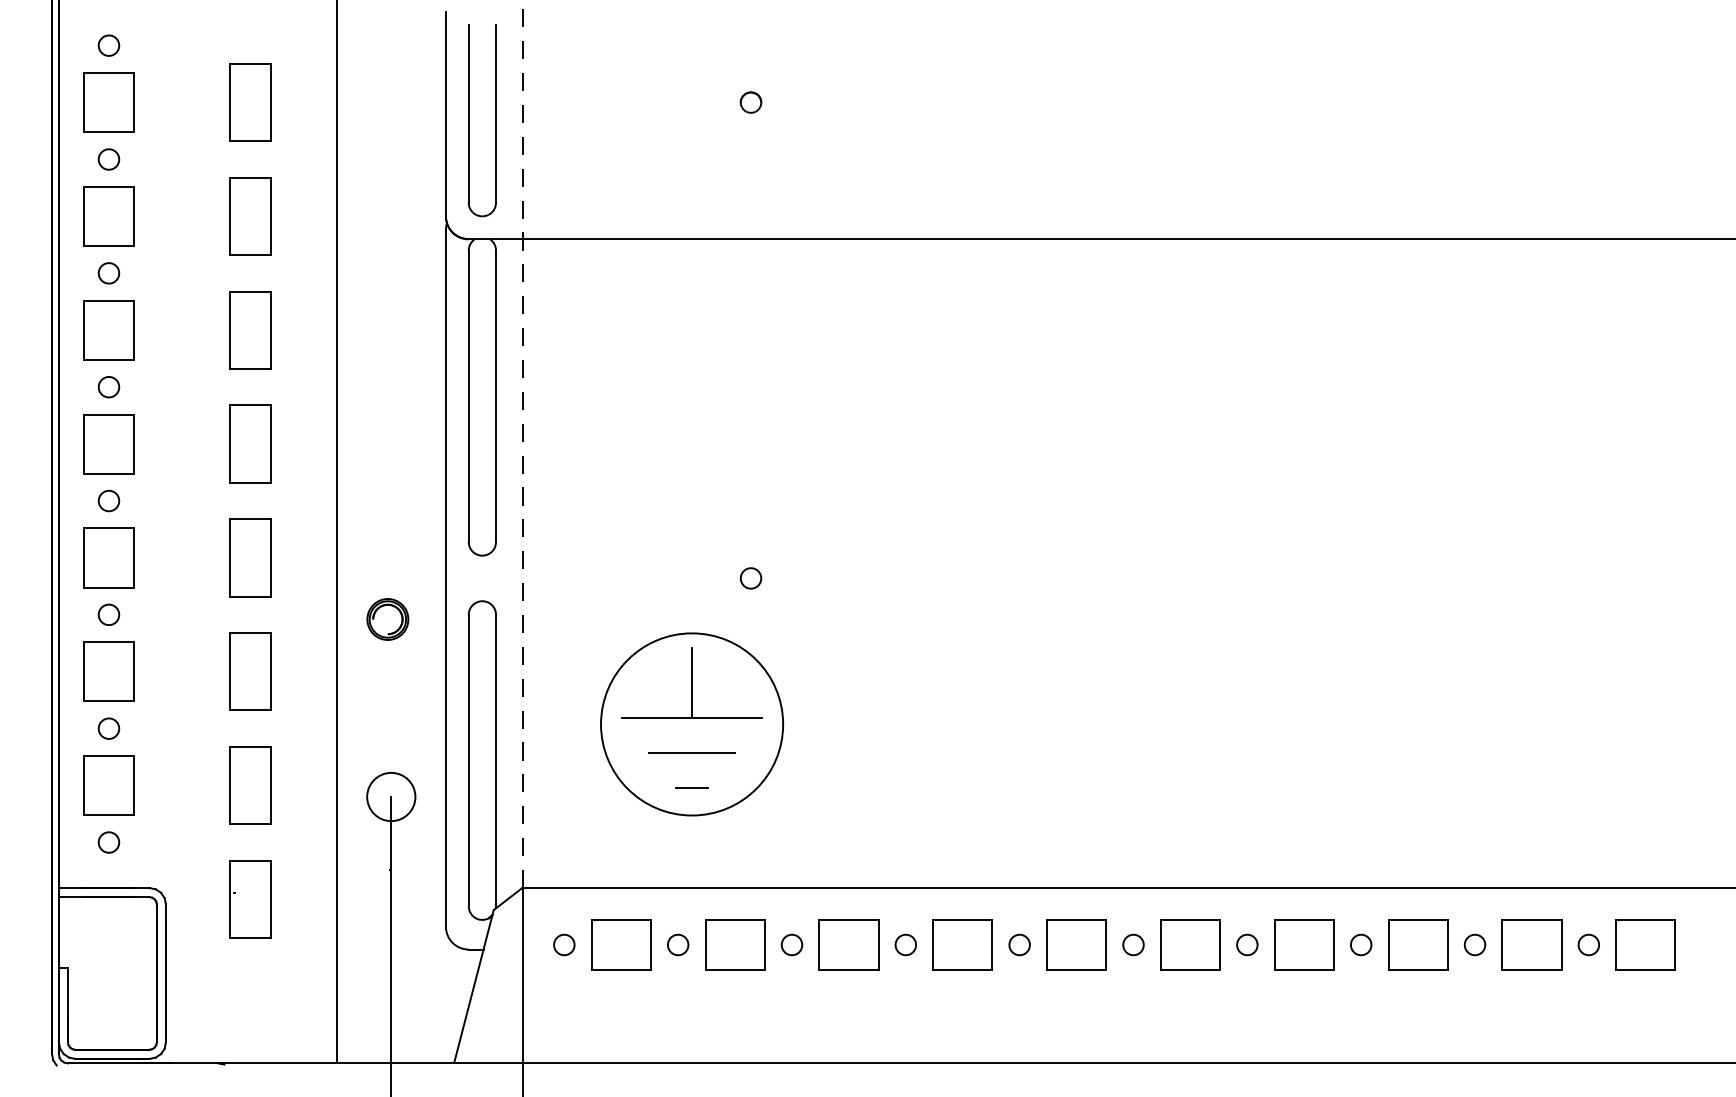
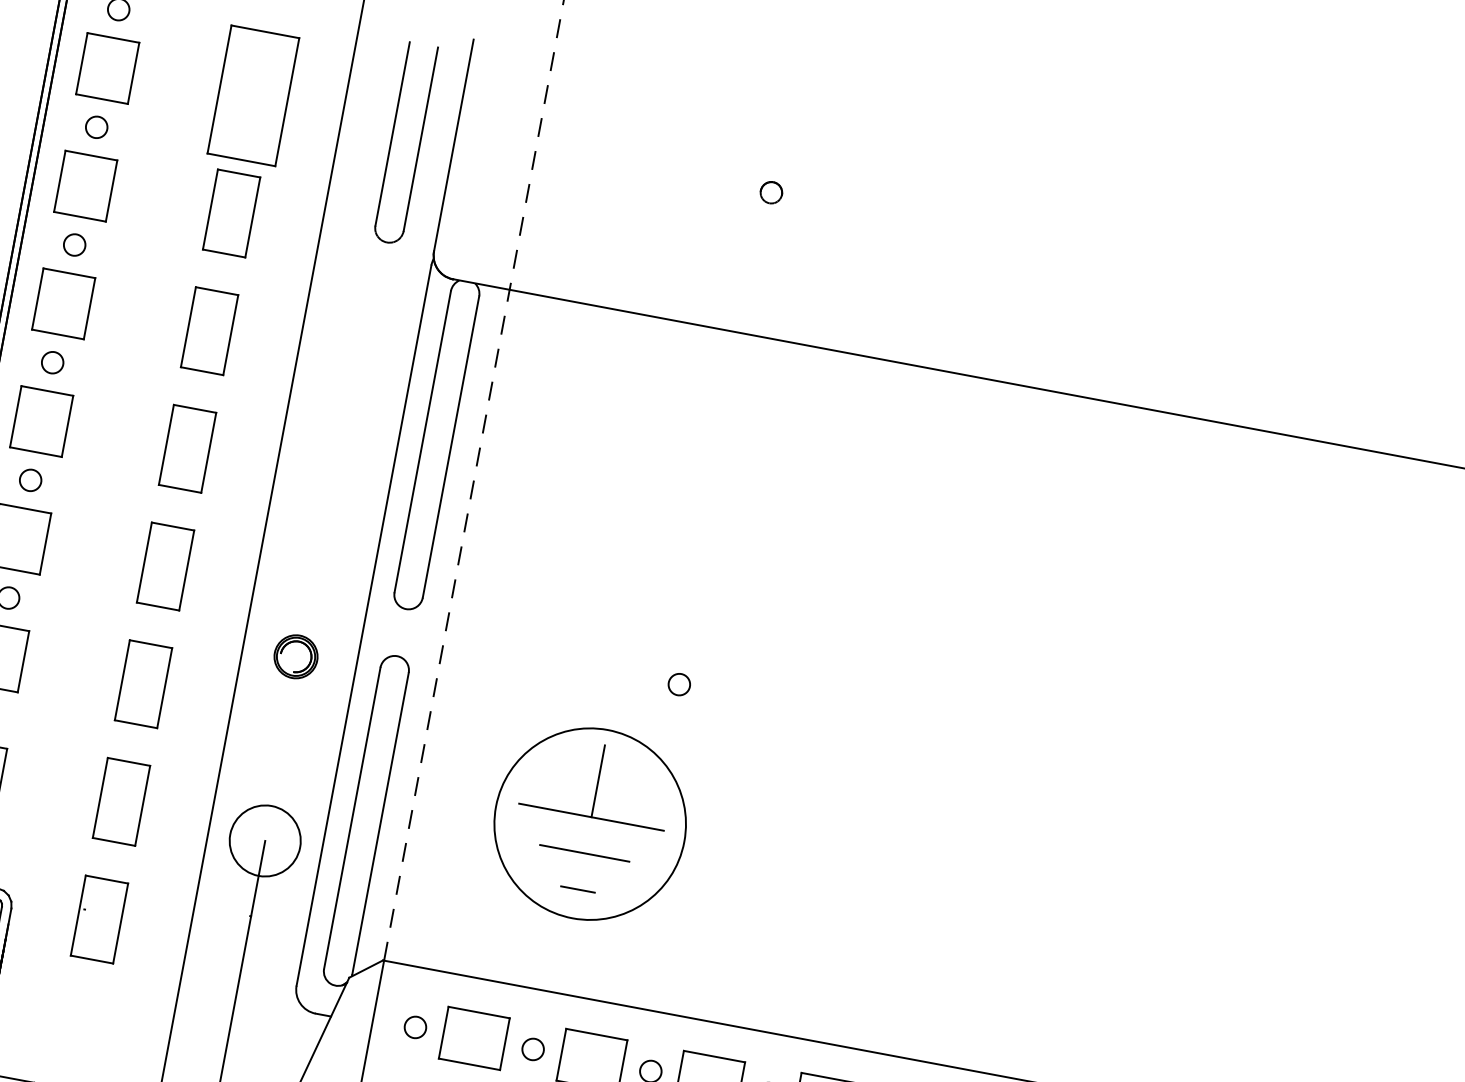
part: (250, 102) -> (254, 95), size x1.6
part: (469, 120) -> (392, 140), moved
circle: (391, 796) -> (265, 840), size x1.4

